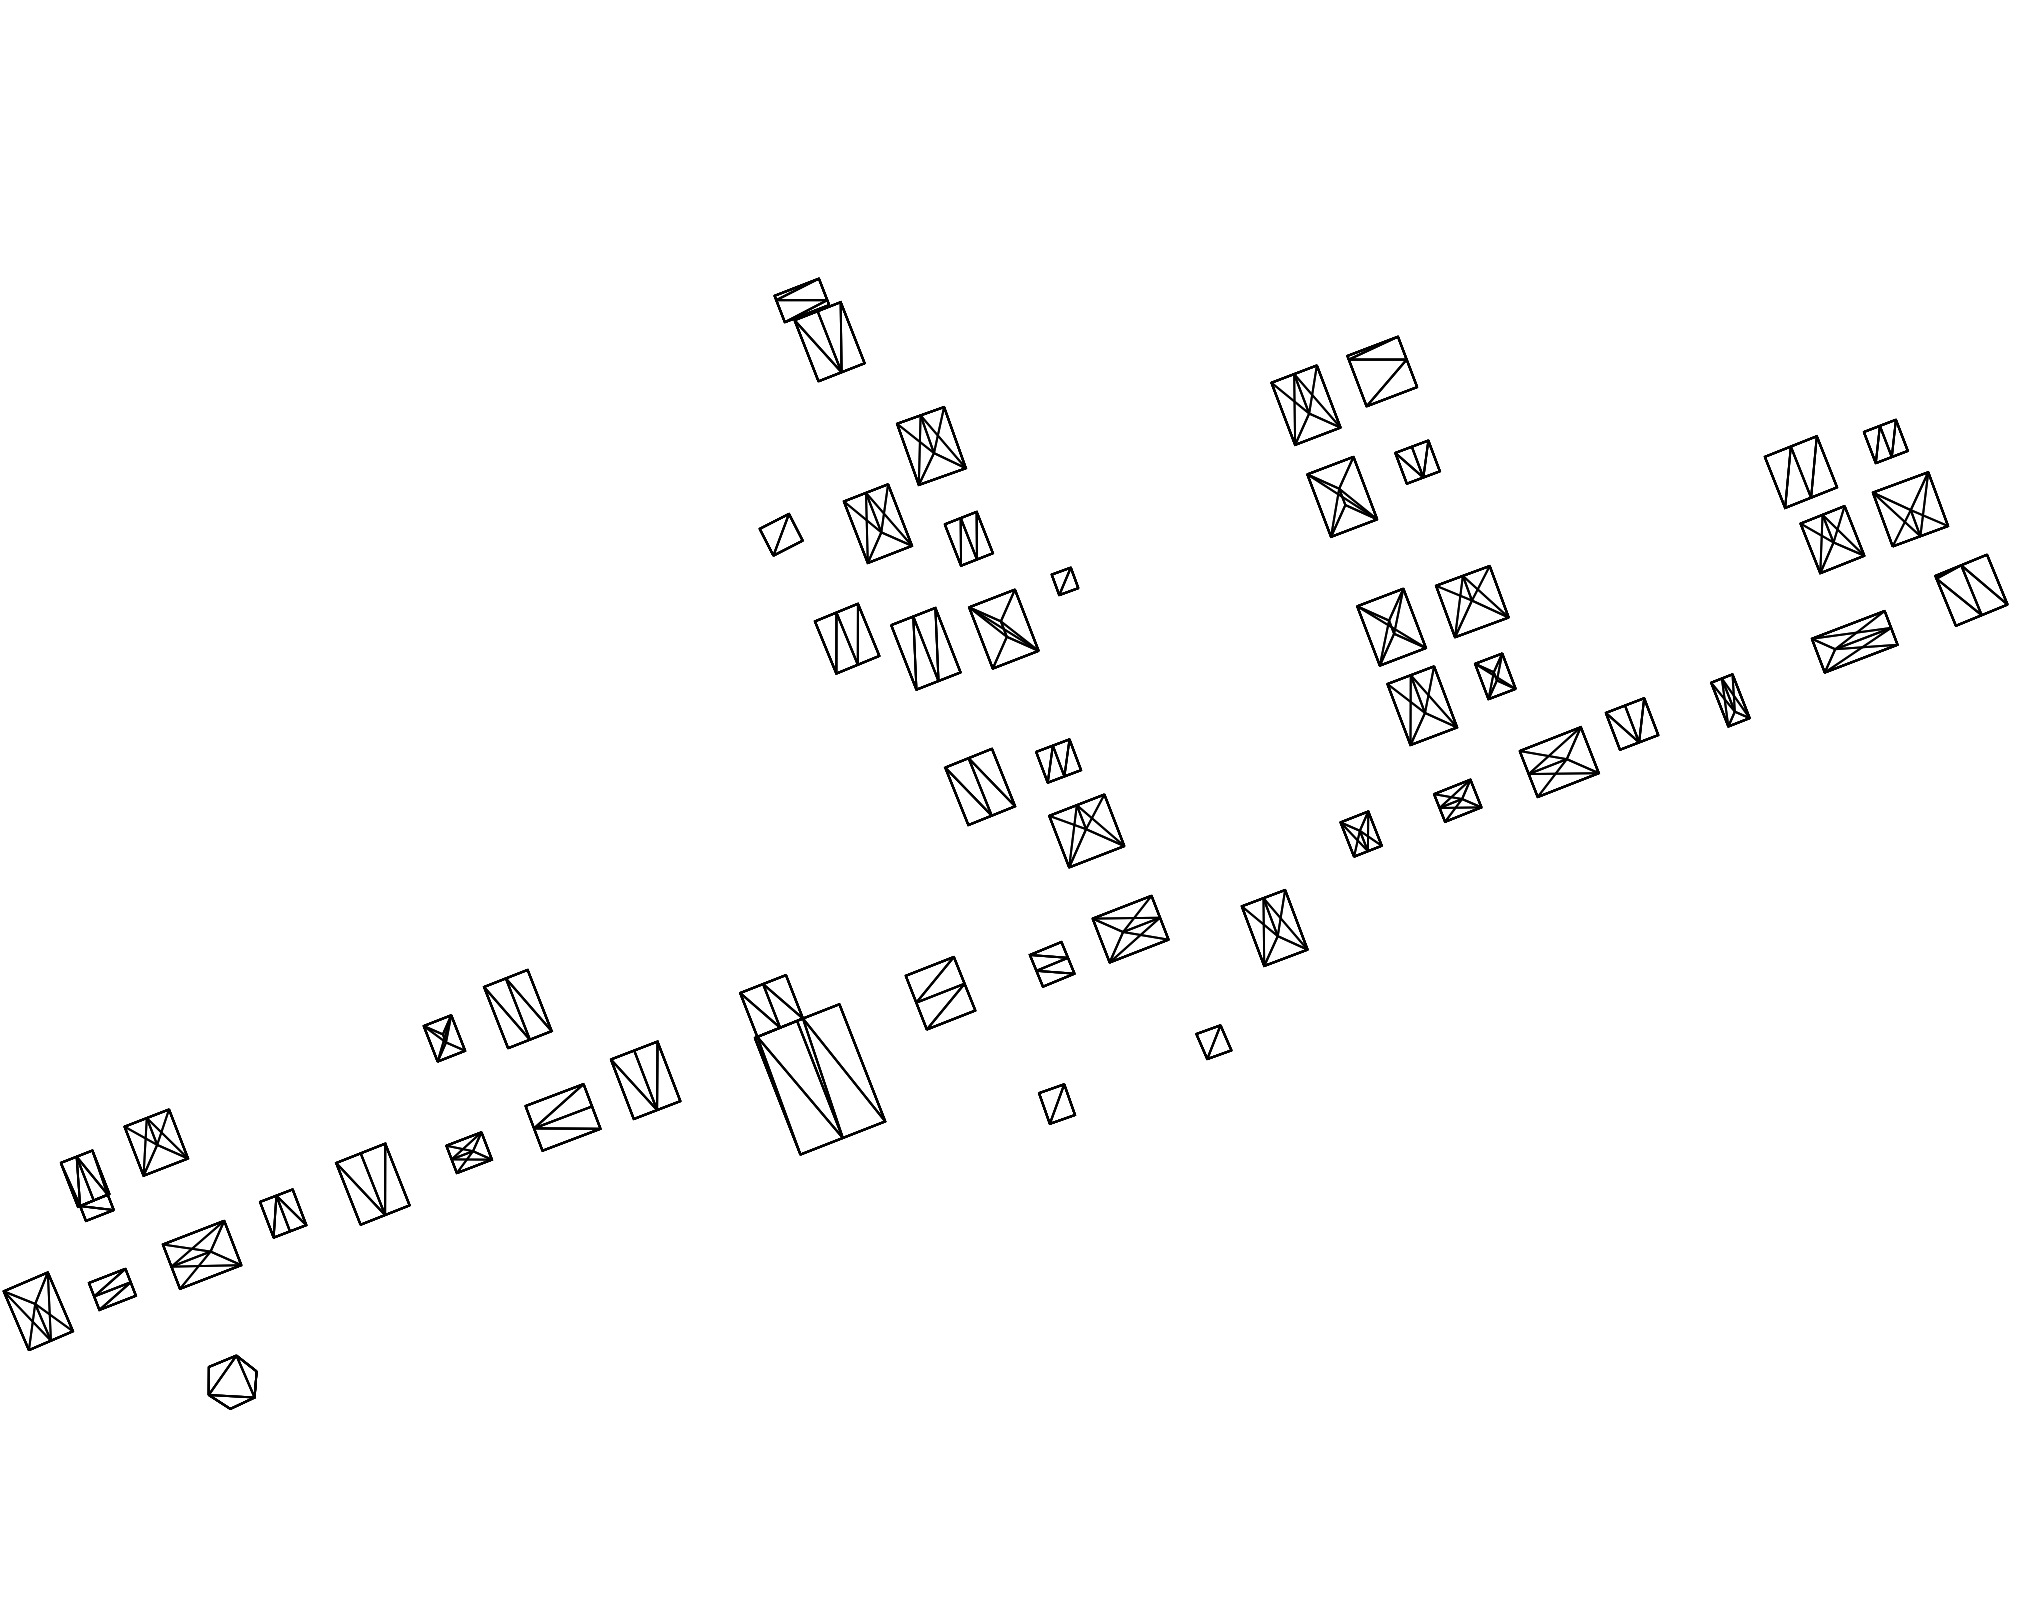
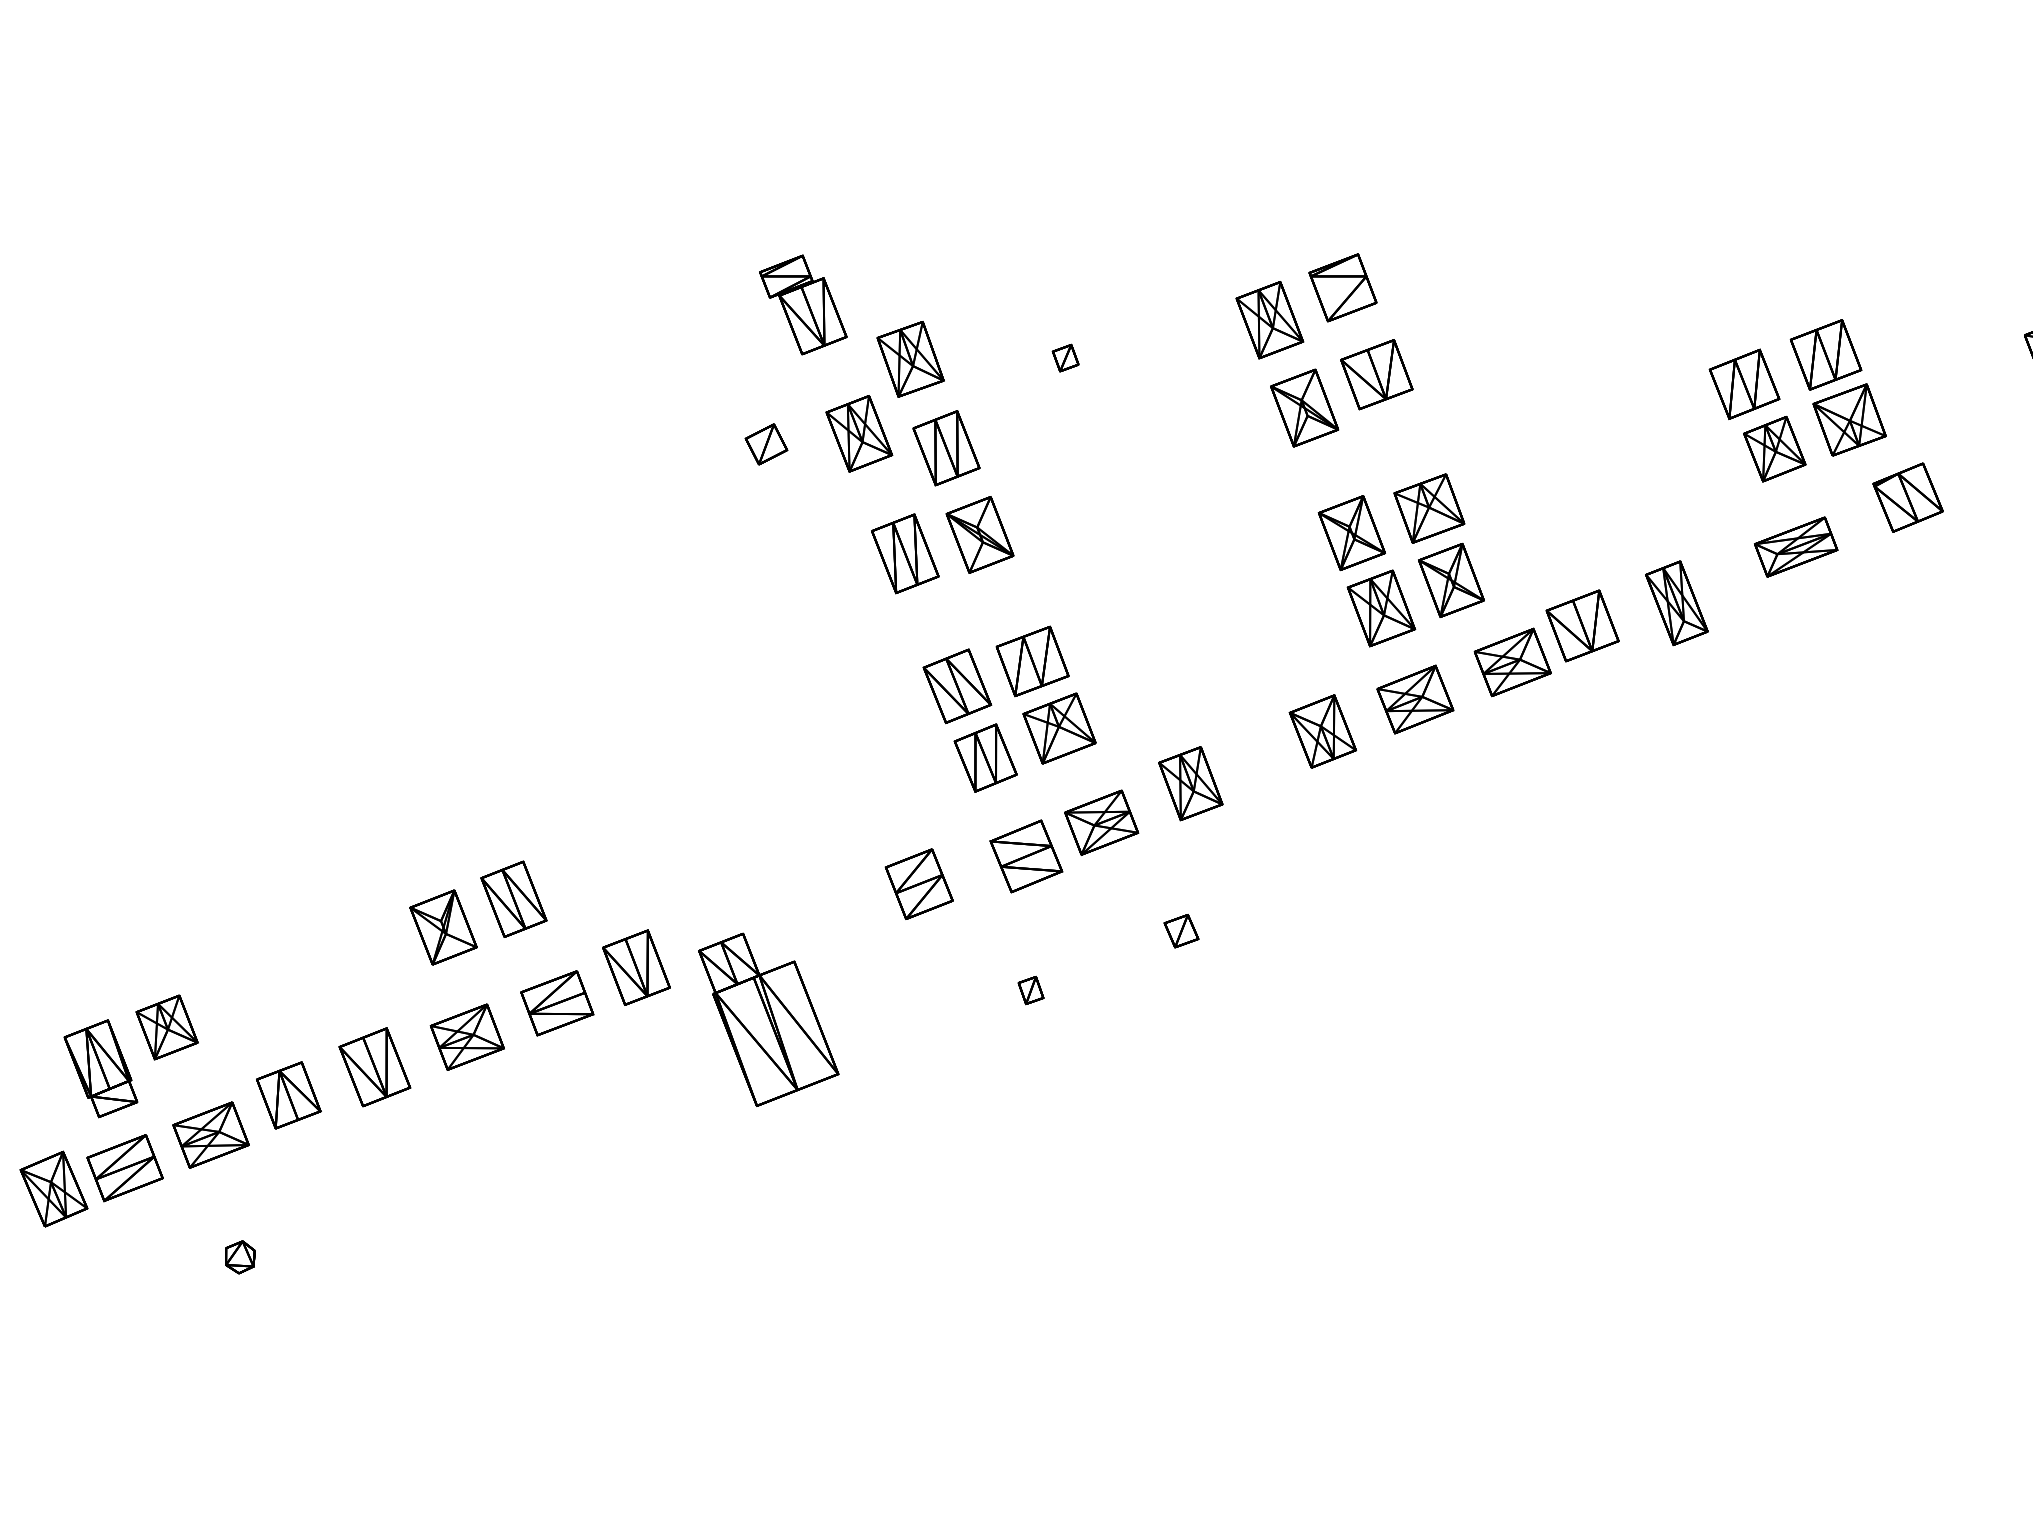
part: (819, 329) -> (803, 304), moved
part: (1885, 440) -> (1825, 354), size x1.67
part: (1417, 461) -> (1376, 374), size x1.67
part: (968, 538) -> (946, 448), size x1.43
part: (1064, 580) -> (1065, 357), moved
part: (846, 638) -> (985, 757), moved
part: (1495, 675) -> (1451, 579), size x1.67
part: (1729, 700) -> (1676, 603), size x1.67
part: (1631, 723) -> (1582, 625), size x1.43
part: (1058, 761) -> (1032, 661), size x1.67
part: (1457, 800) -> (1415, 699), size x1.67
part: (1360, 834) -> (1322, 731), size x1.67
part: (1274, 927) -> (1190, 783), moved
part: (1052, 964) -> (1026, 856), size x1.67
part: (444, 1038) -> (443, 927), size x1.67
part: (812, 1064) -> (768, 1019), moved
part: (1056, 1104) -> (1030, 990), size x0.71
part: (468, 1152) -> (466, 1036), size x1.67
part: (86, 1185) -> (100, 1068), size x1.43
part: (282, 1213) -> (288, 1095), size x1.43
part: (111, 1289) -> (124, 1168), size x1.67
part: (232, 1382) -> (240, 1257), size x0.62

